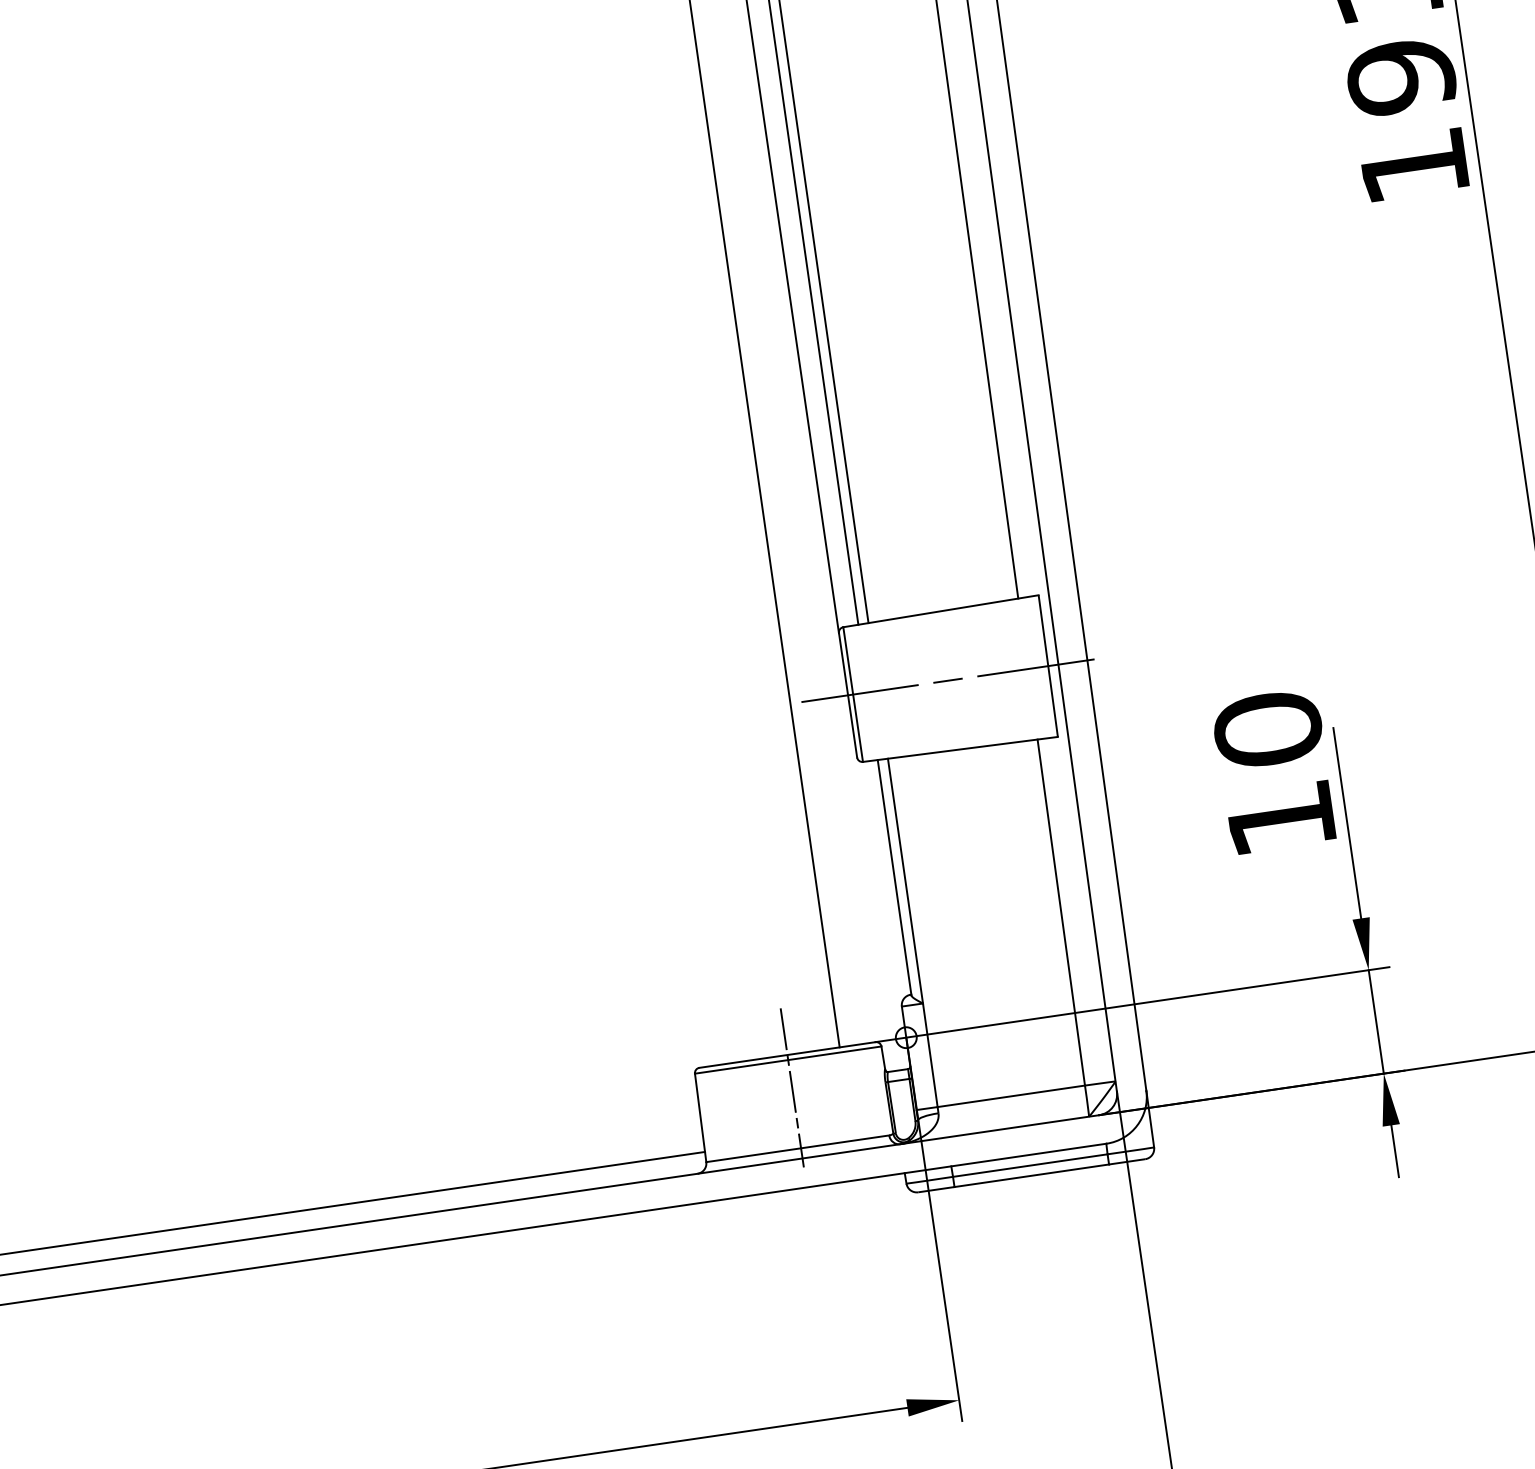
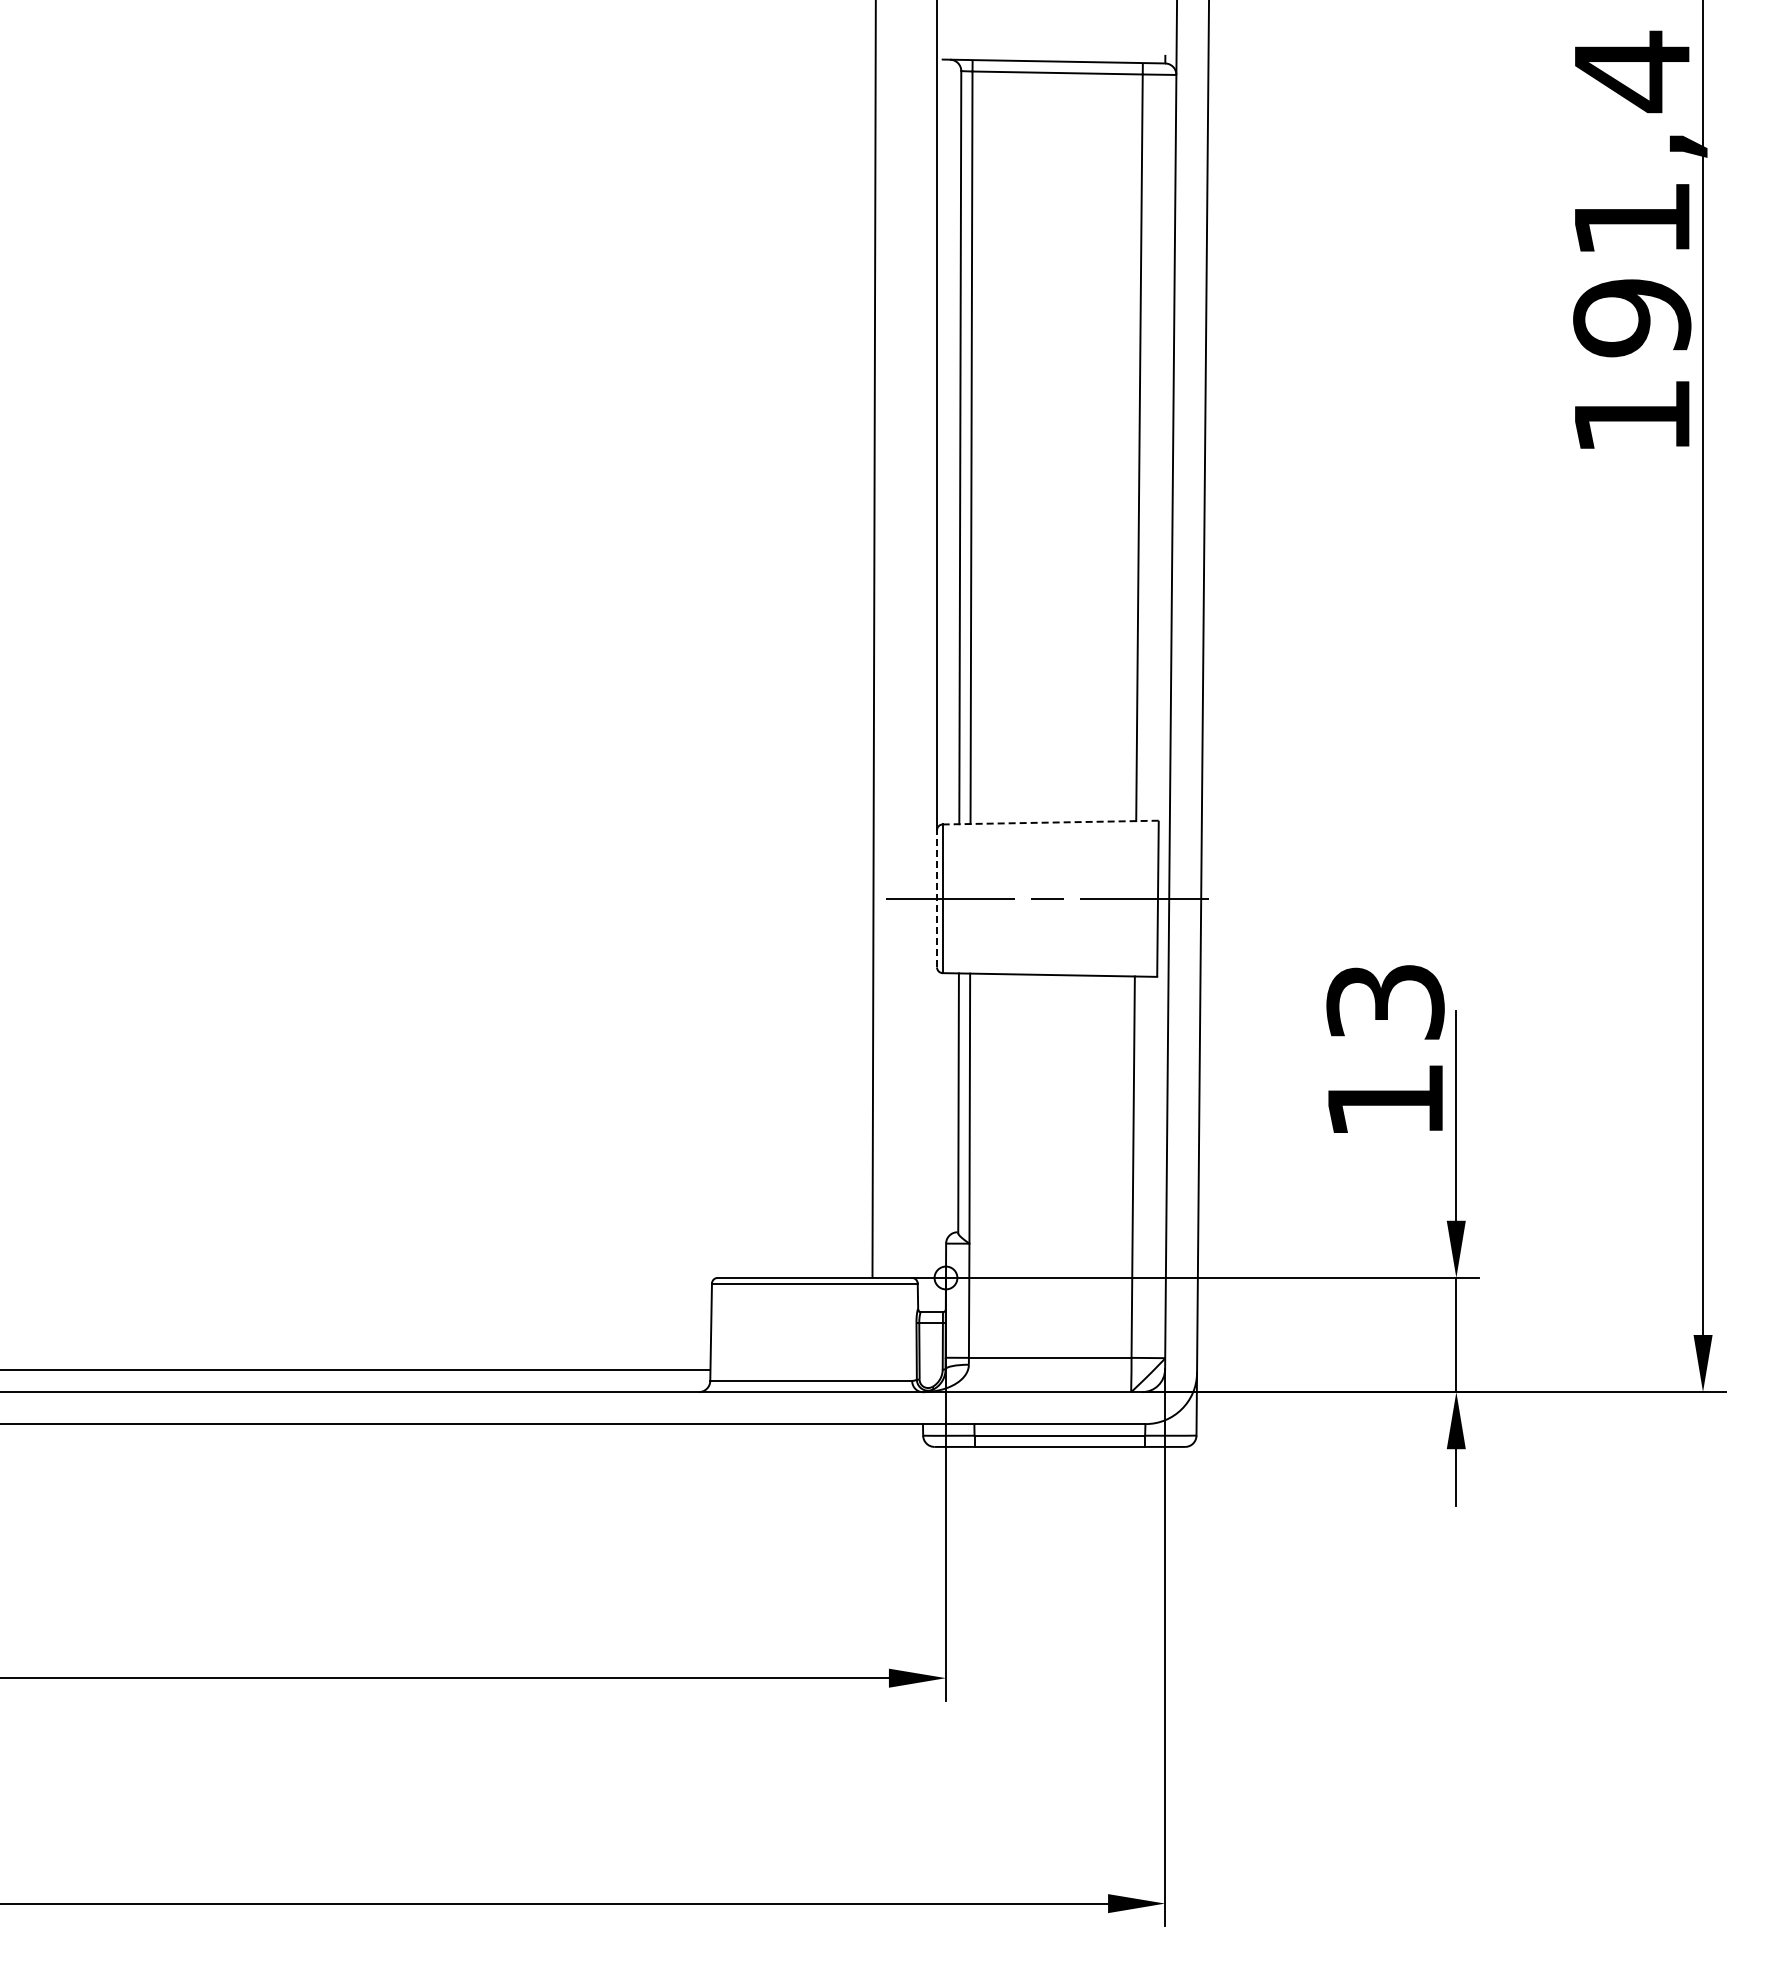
line: (941, 611) -> (1051, 822), solid -> dashed
line: (848, 694) -> (937, 898), solid -> dashed
text: (1268, 730) -> (1385, 1002), 10 -> 13
line: (791, 1088) -> (814, 1314), removed

